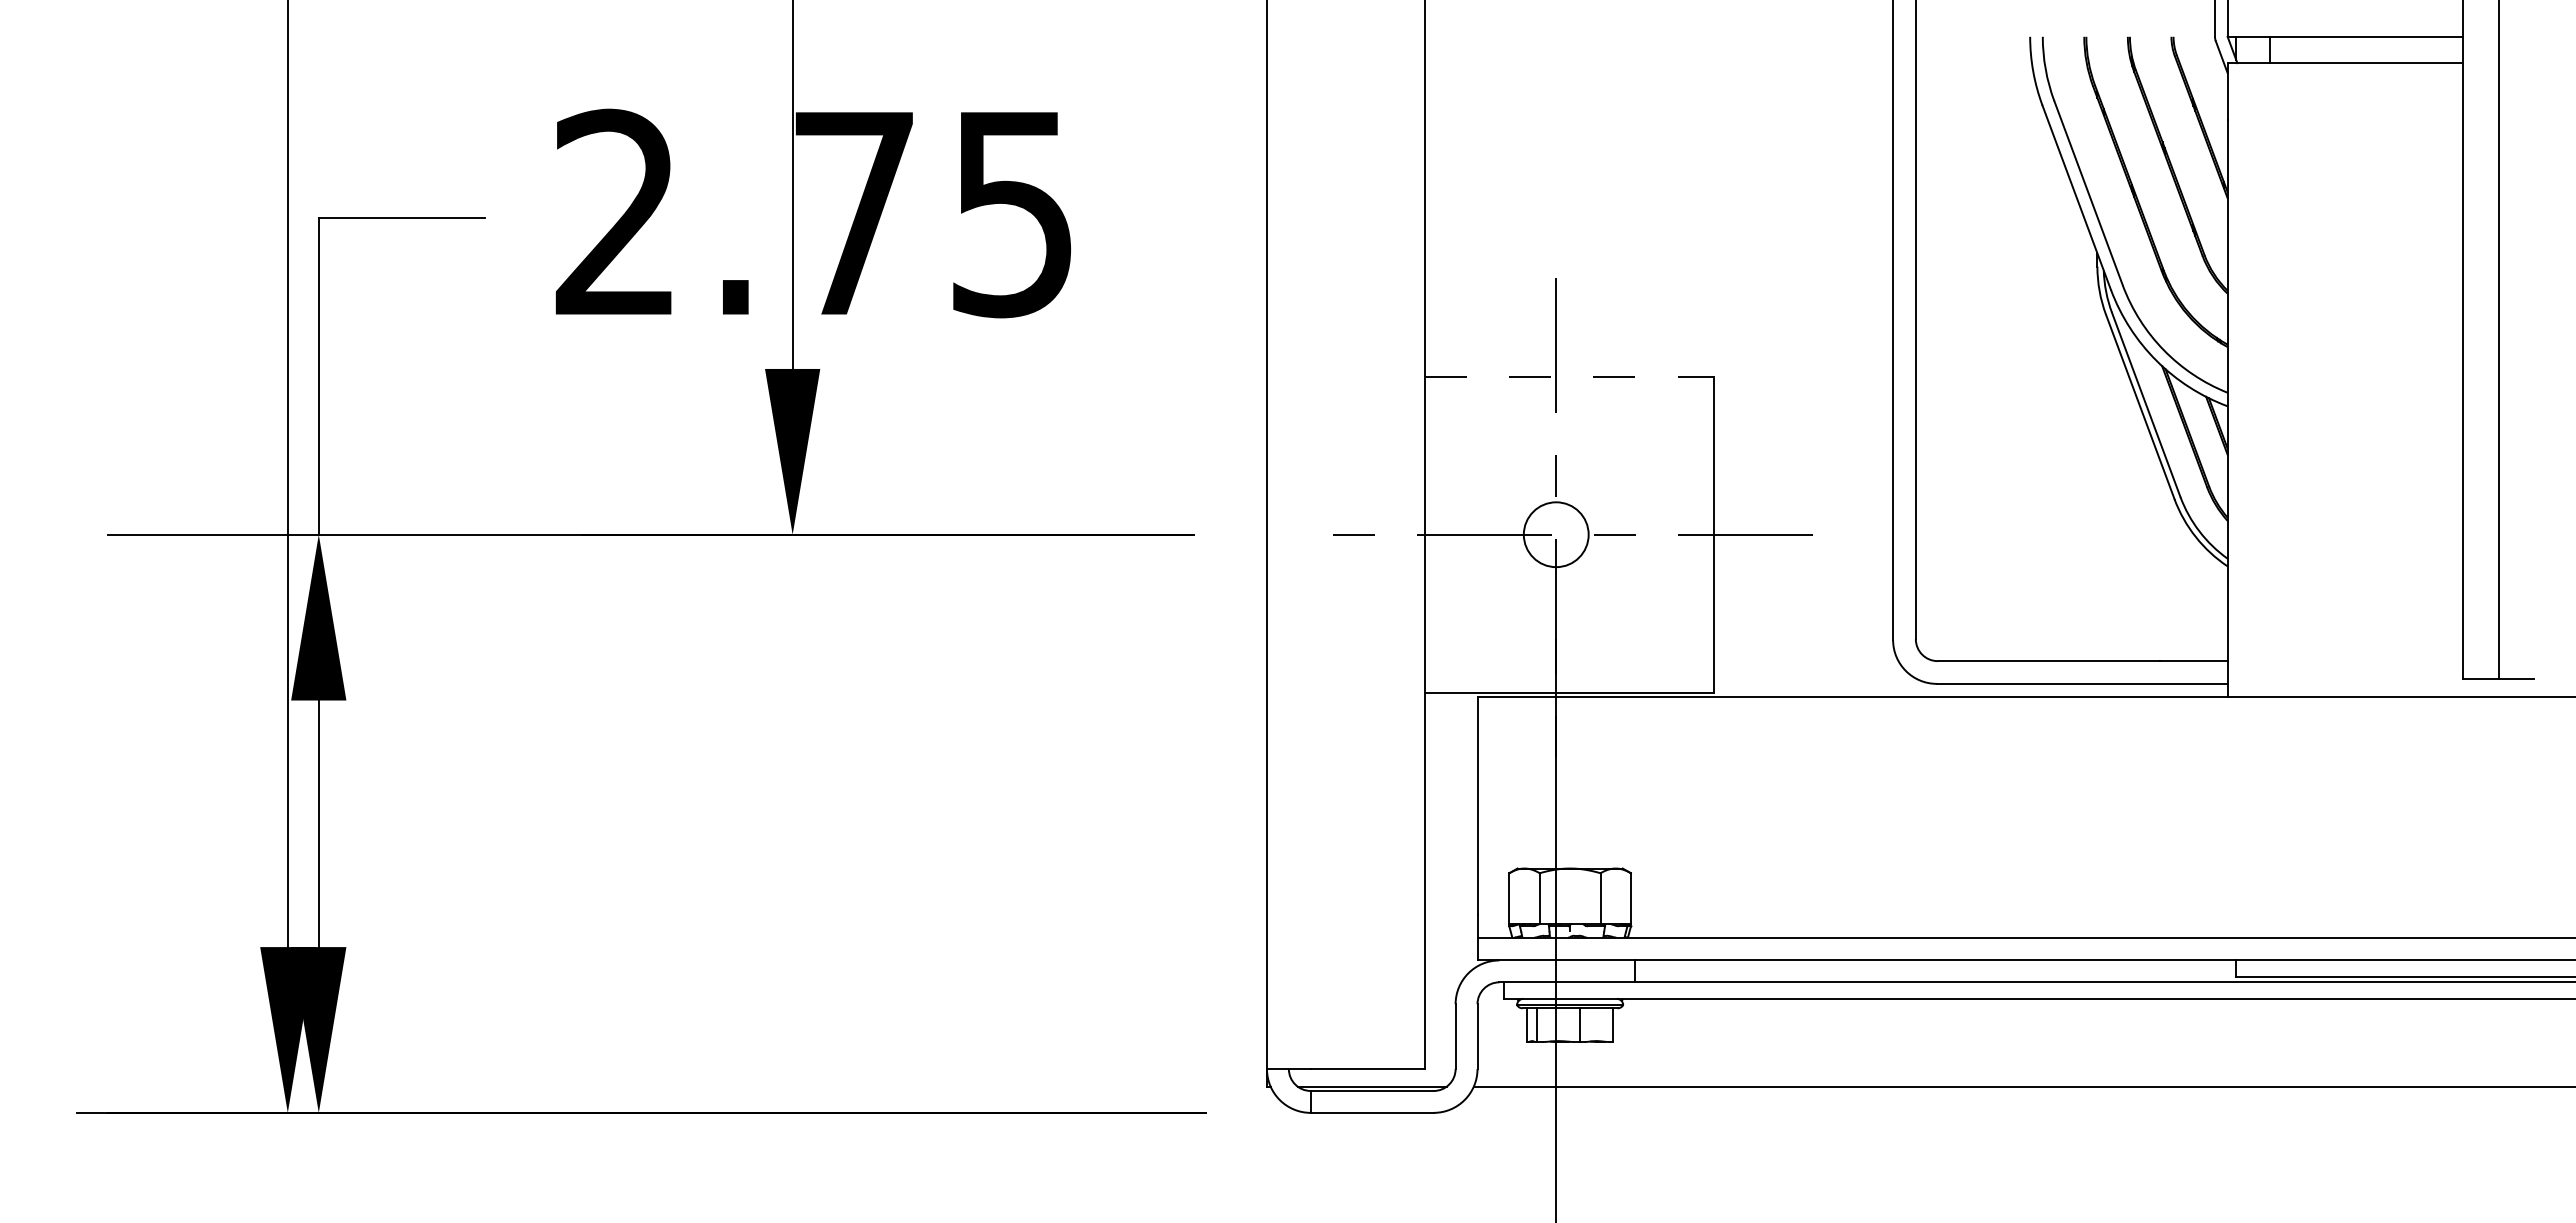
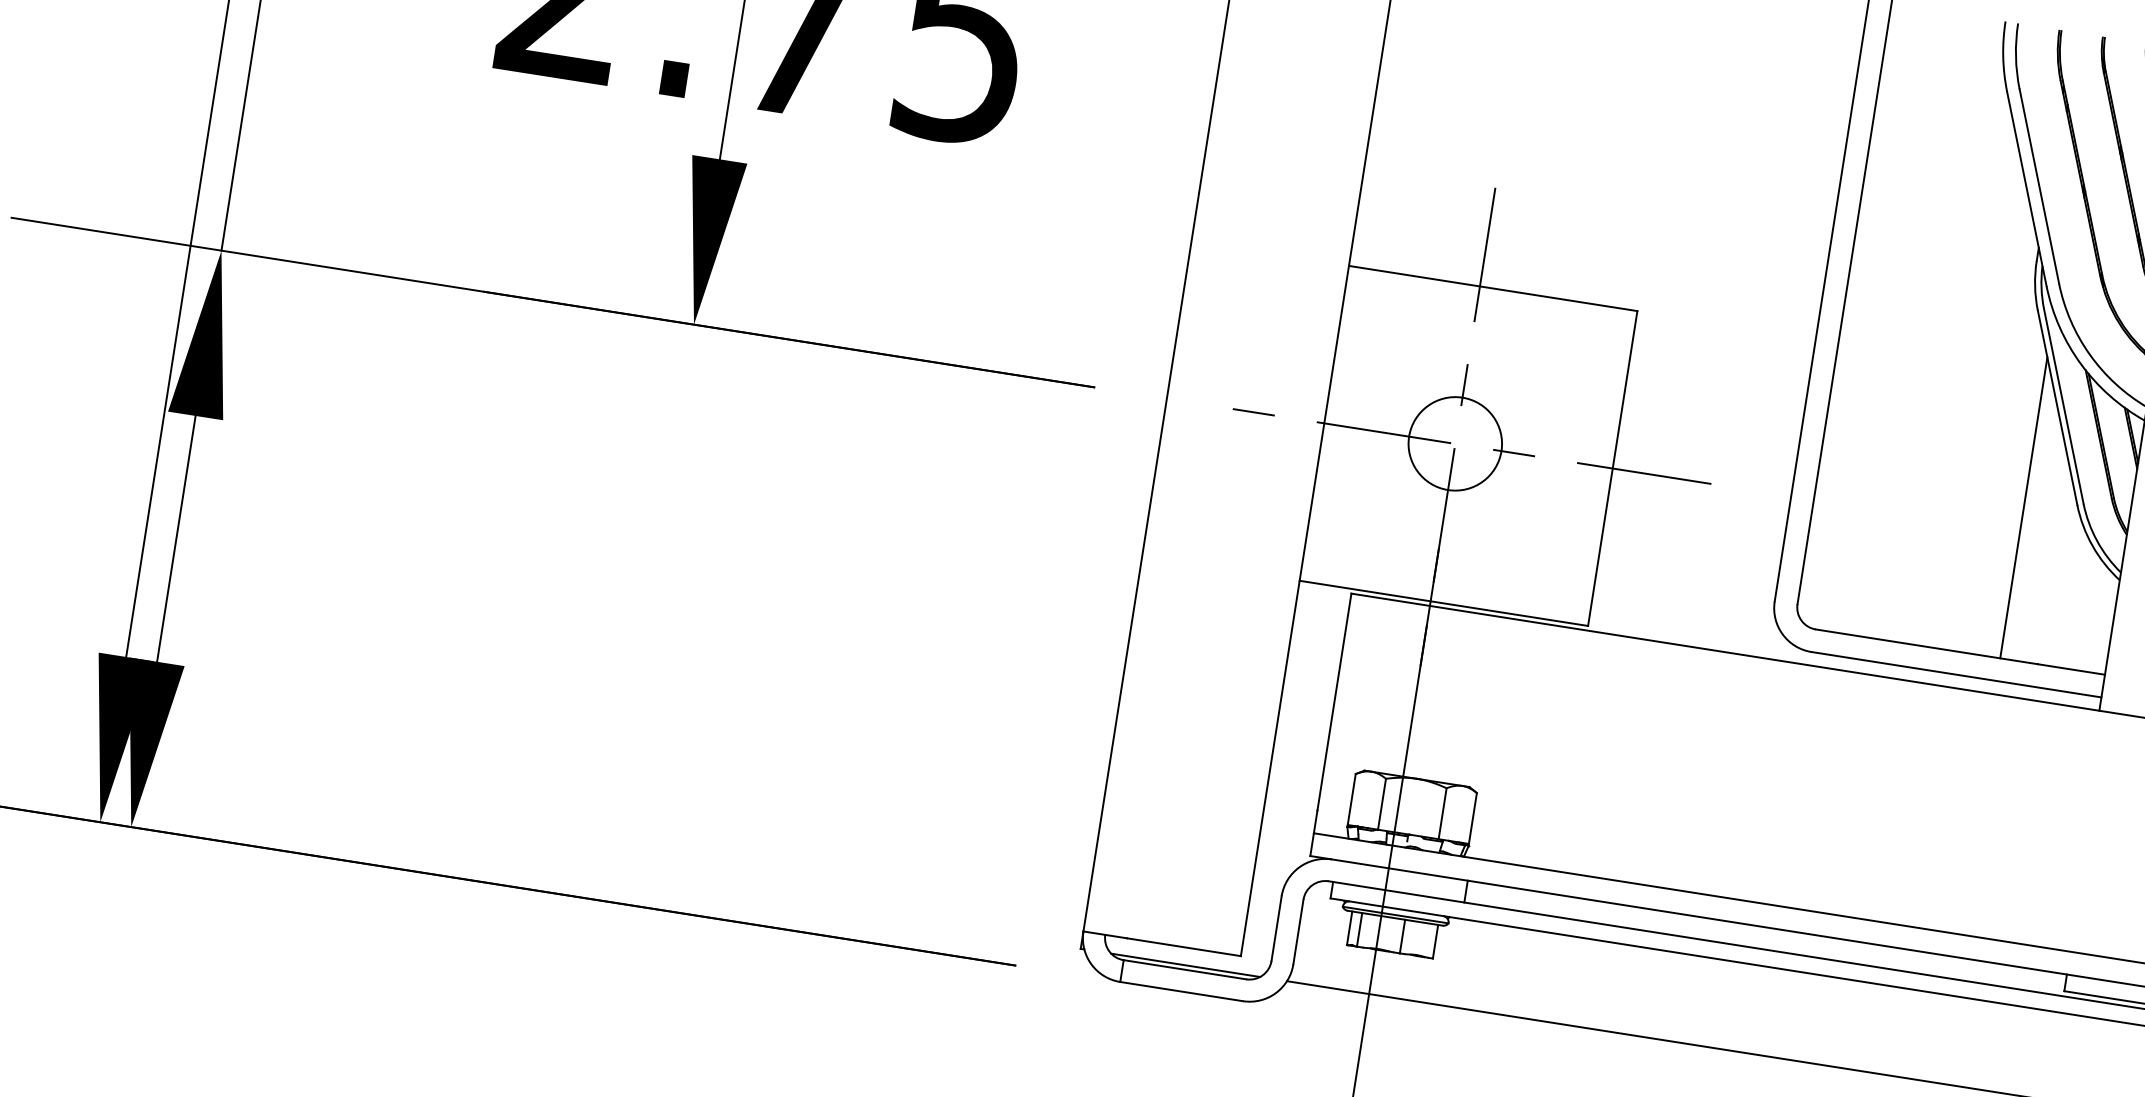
line: (1569, 376) -> (1493, 288), dashed -> solid
line: (2122, 510) -> (2023, 508), added
circle: (1555, 534) -> (1454, 443), size x1.43

